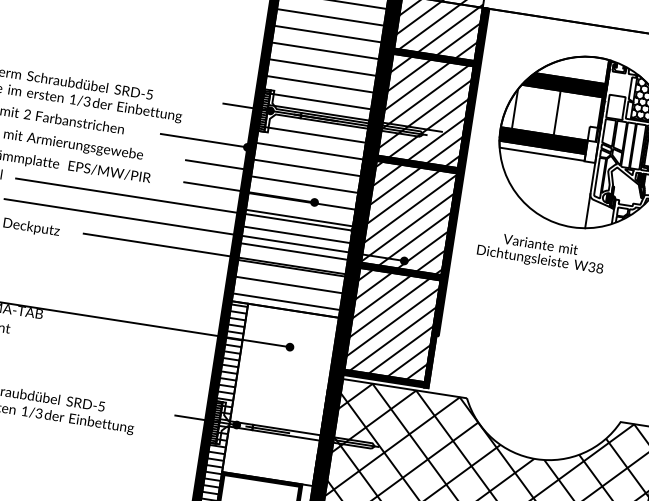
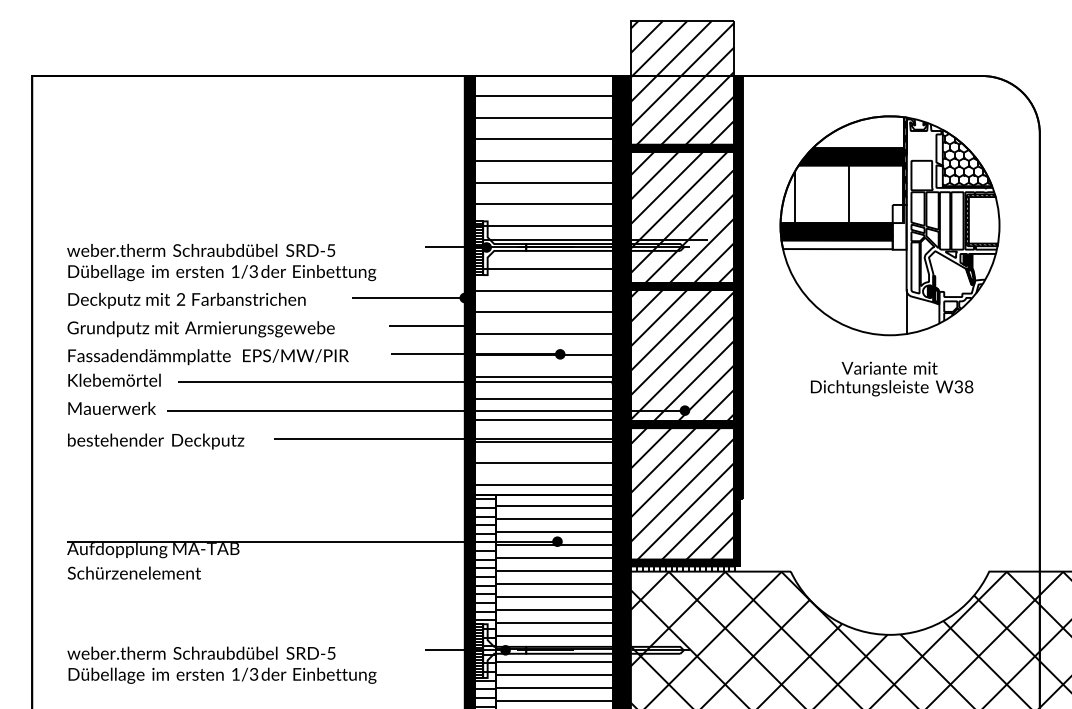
text: (541, 252) -> (892, 378), moved
hatch: (384, 383) -> (683, 568), added
hatch: (280, 394) -> (554, 603), added

